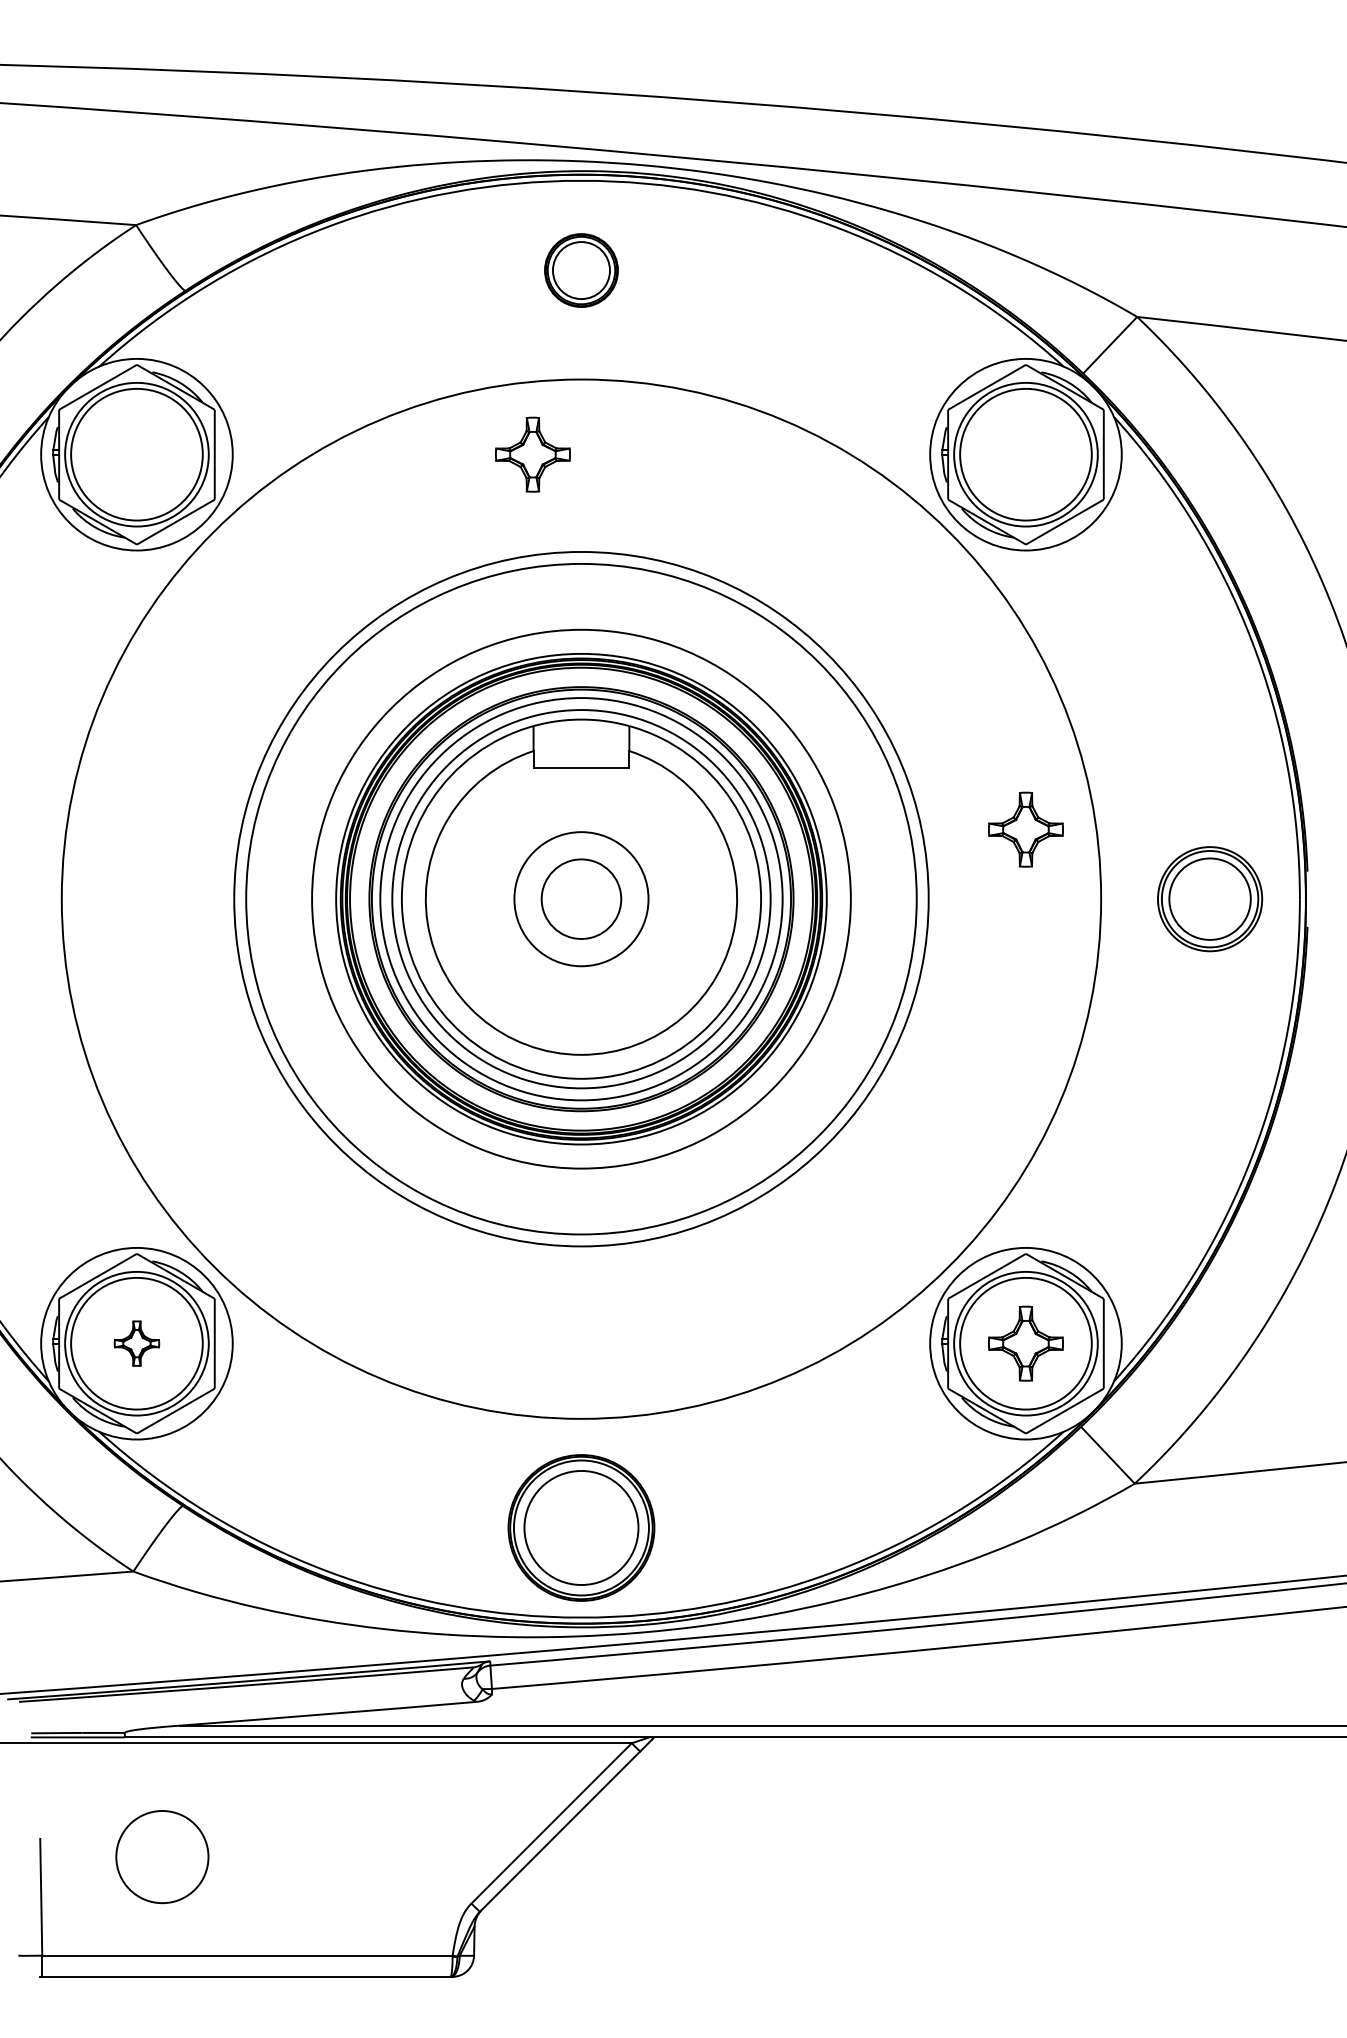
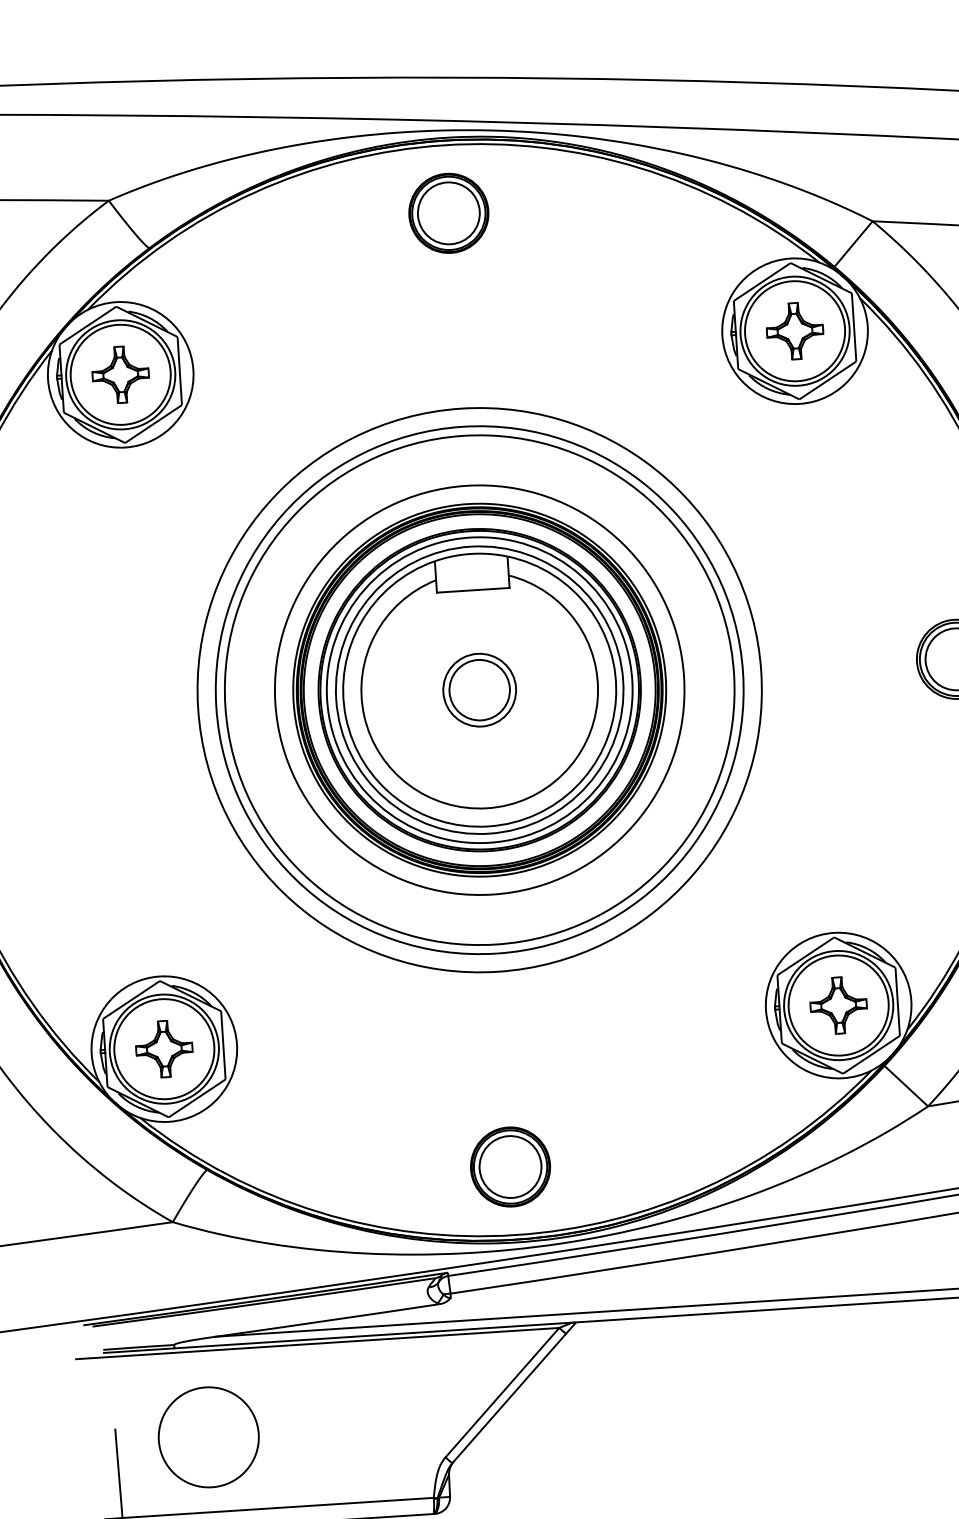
part: (581, 270) -> (448, 213), size x1.43
part: (532, 454) -> (120, 374), moved
part: (1025, 829) -> (794, 331), moved
circle: (581, 899) -> (479, 690), size x0.71
circle: (581, 899) -> (479, 690), size x0.71
part: (136, 1343) -> (163, 1049), size x1.67
part: (581, 1527) -> (510, 1166), size x0.71
circle: (162, 1856) -> (208, 1436), size x1.43

